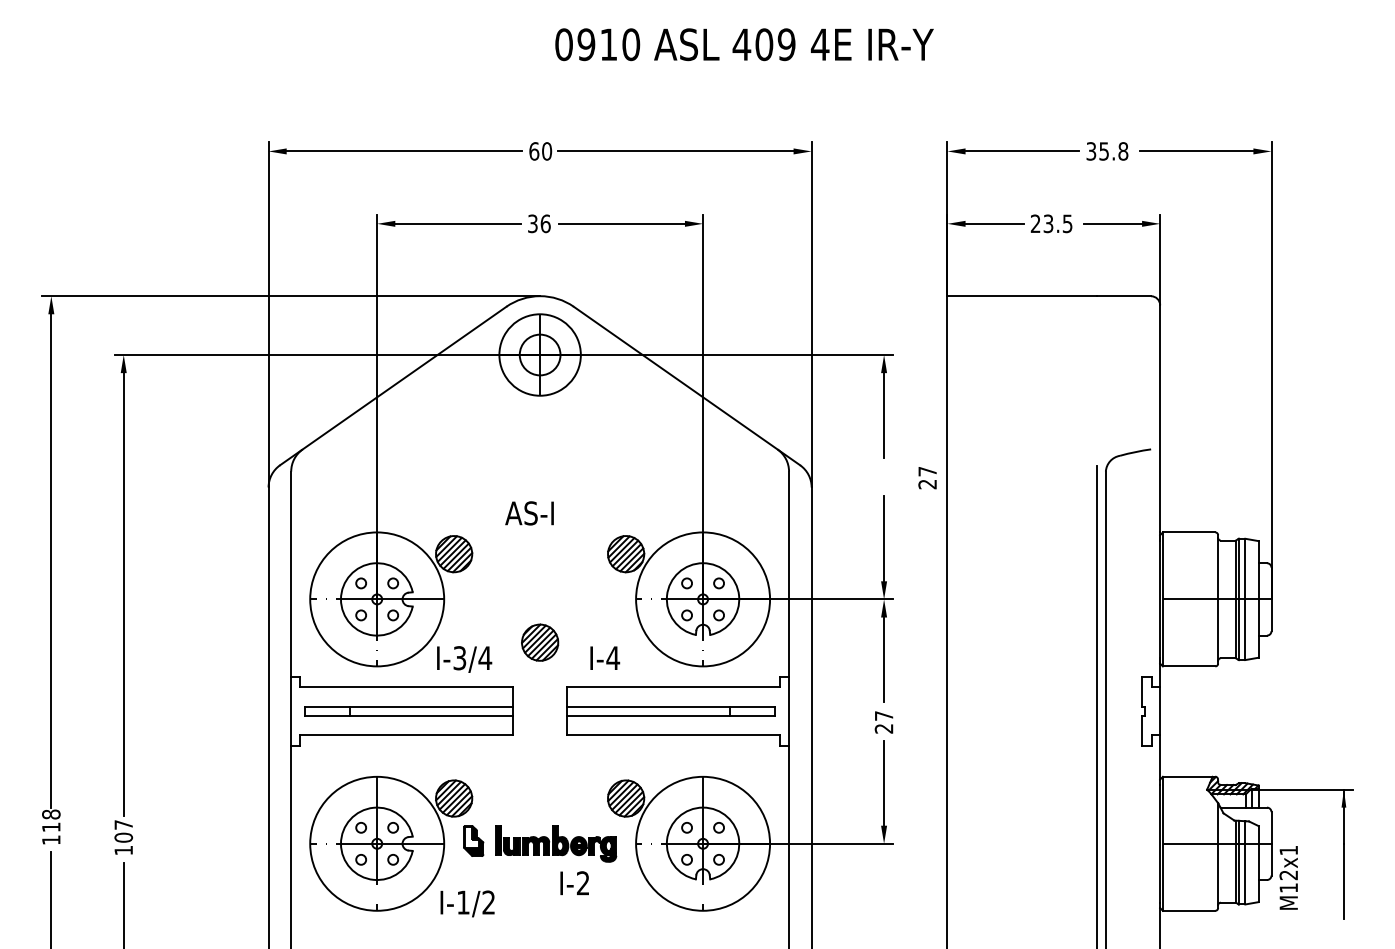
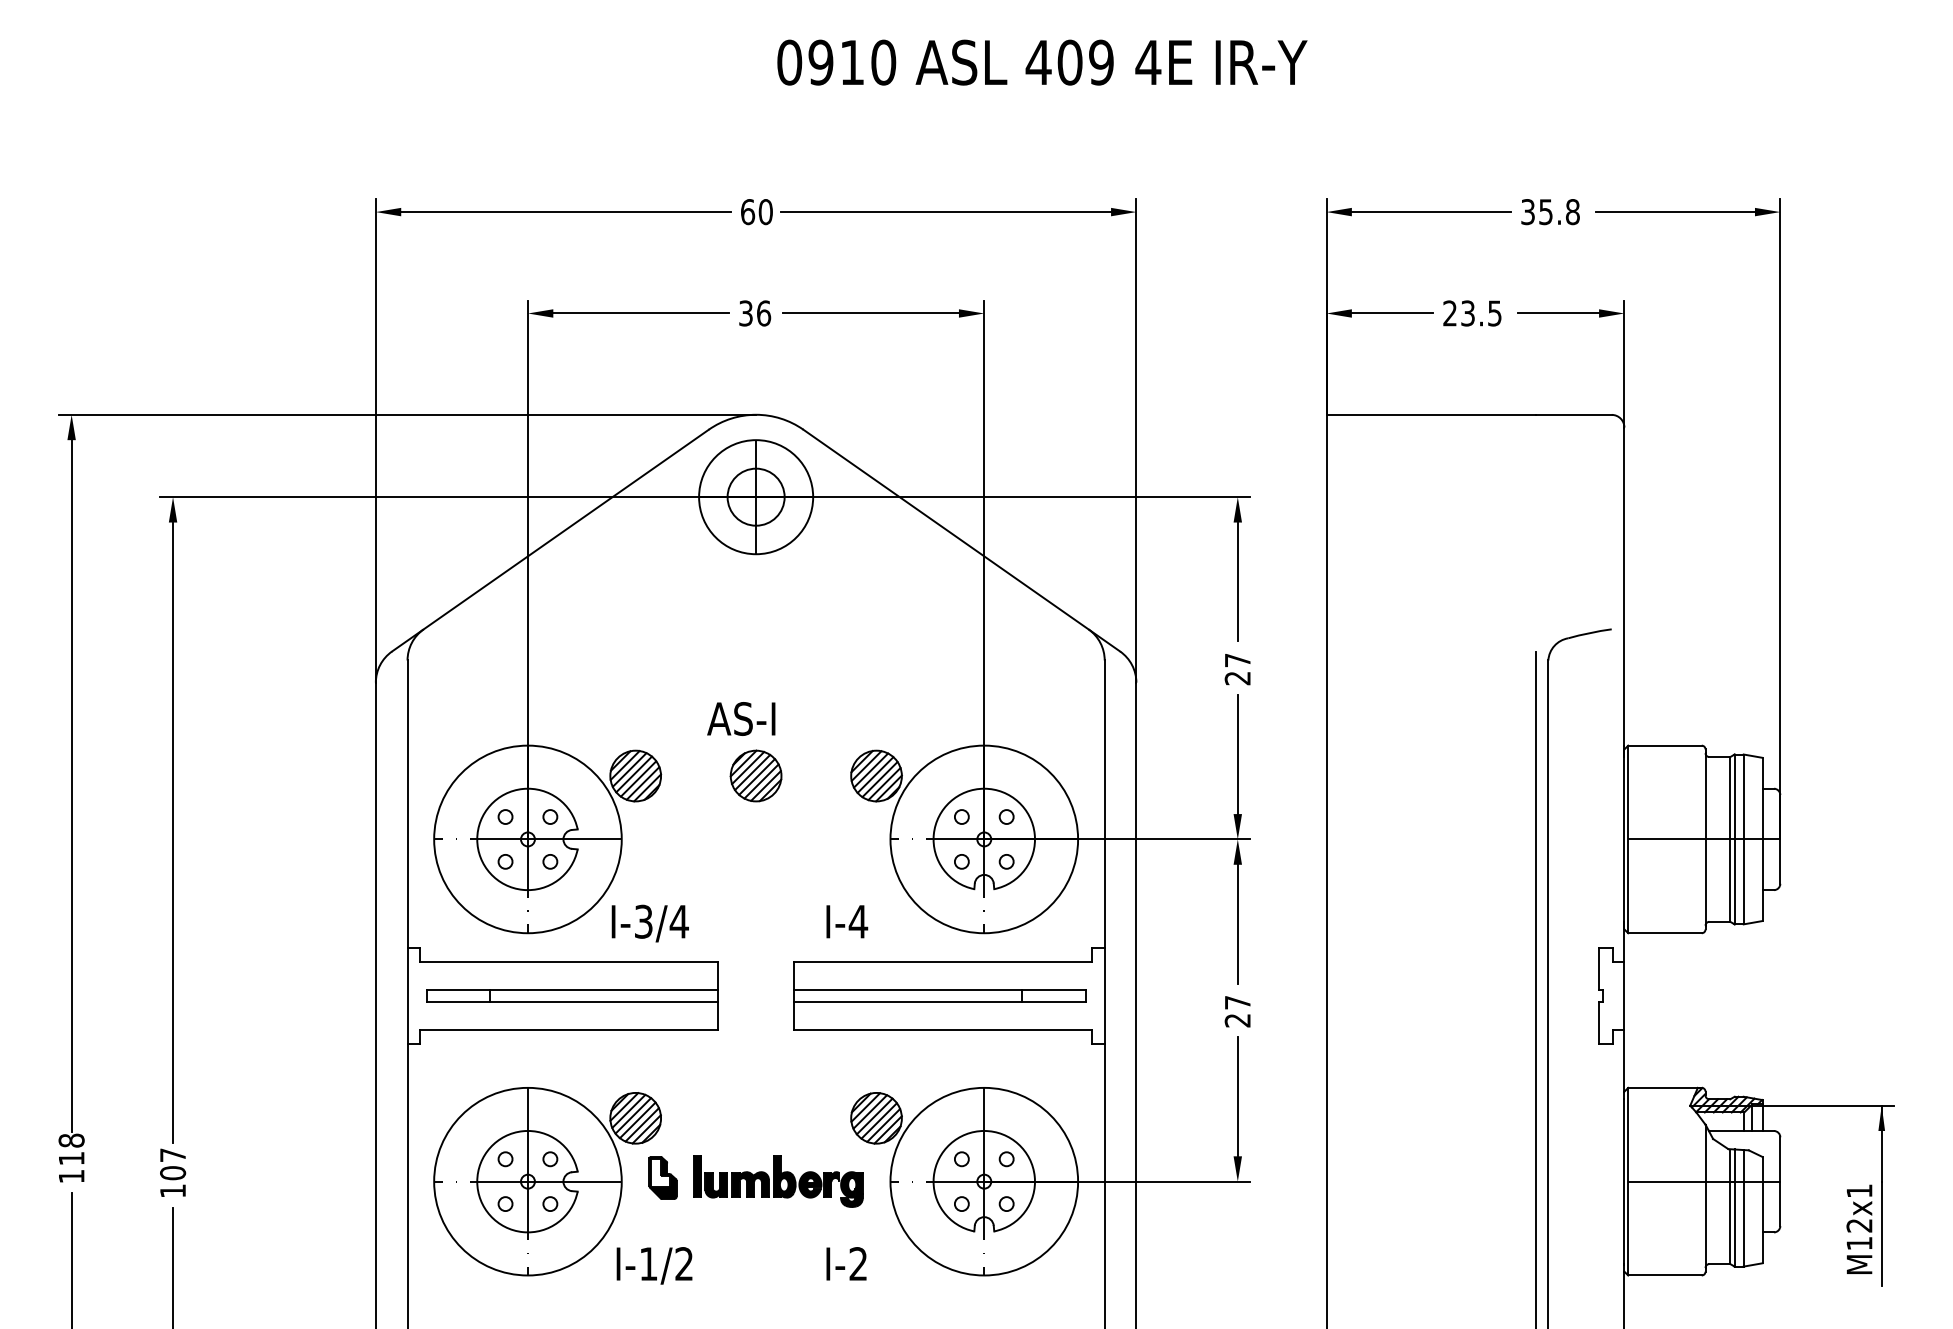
text: (927, 478) -> (1237, 669), moved
part: (539, 642) -> (755, 775), moved
text: (1288, 877) -> (1859, 1228), moved
text: (574, 882) -> (846, 1263), moved

